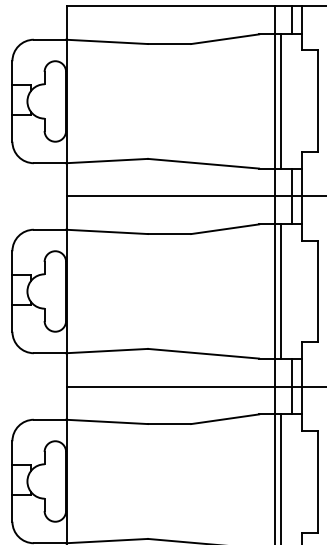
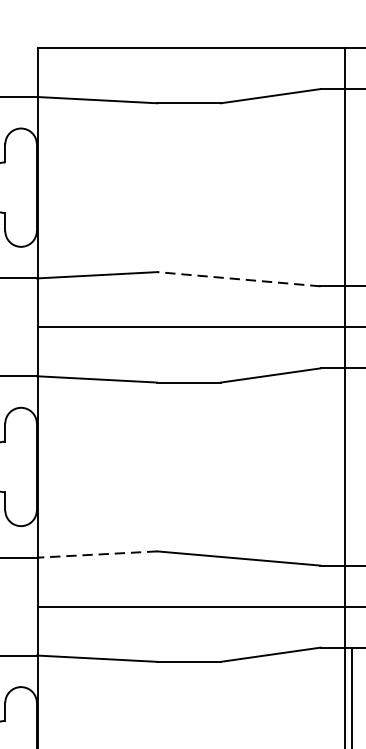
line: (280, 101) -> (351, 187), removed
line: (203, 163) -> (238, 278), solid -> dashed
line: (280, 291) -> (351, 466), removed
line: (106, 351) -> (96, 555), solid -> dashed

